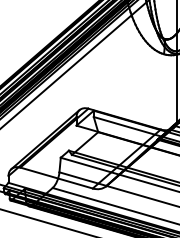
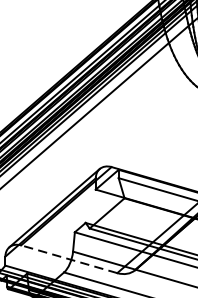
line: (56, 178) -> (69, 259), solid -> dashed

